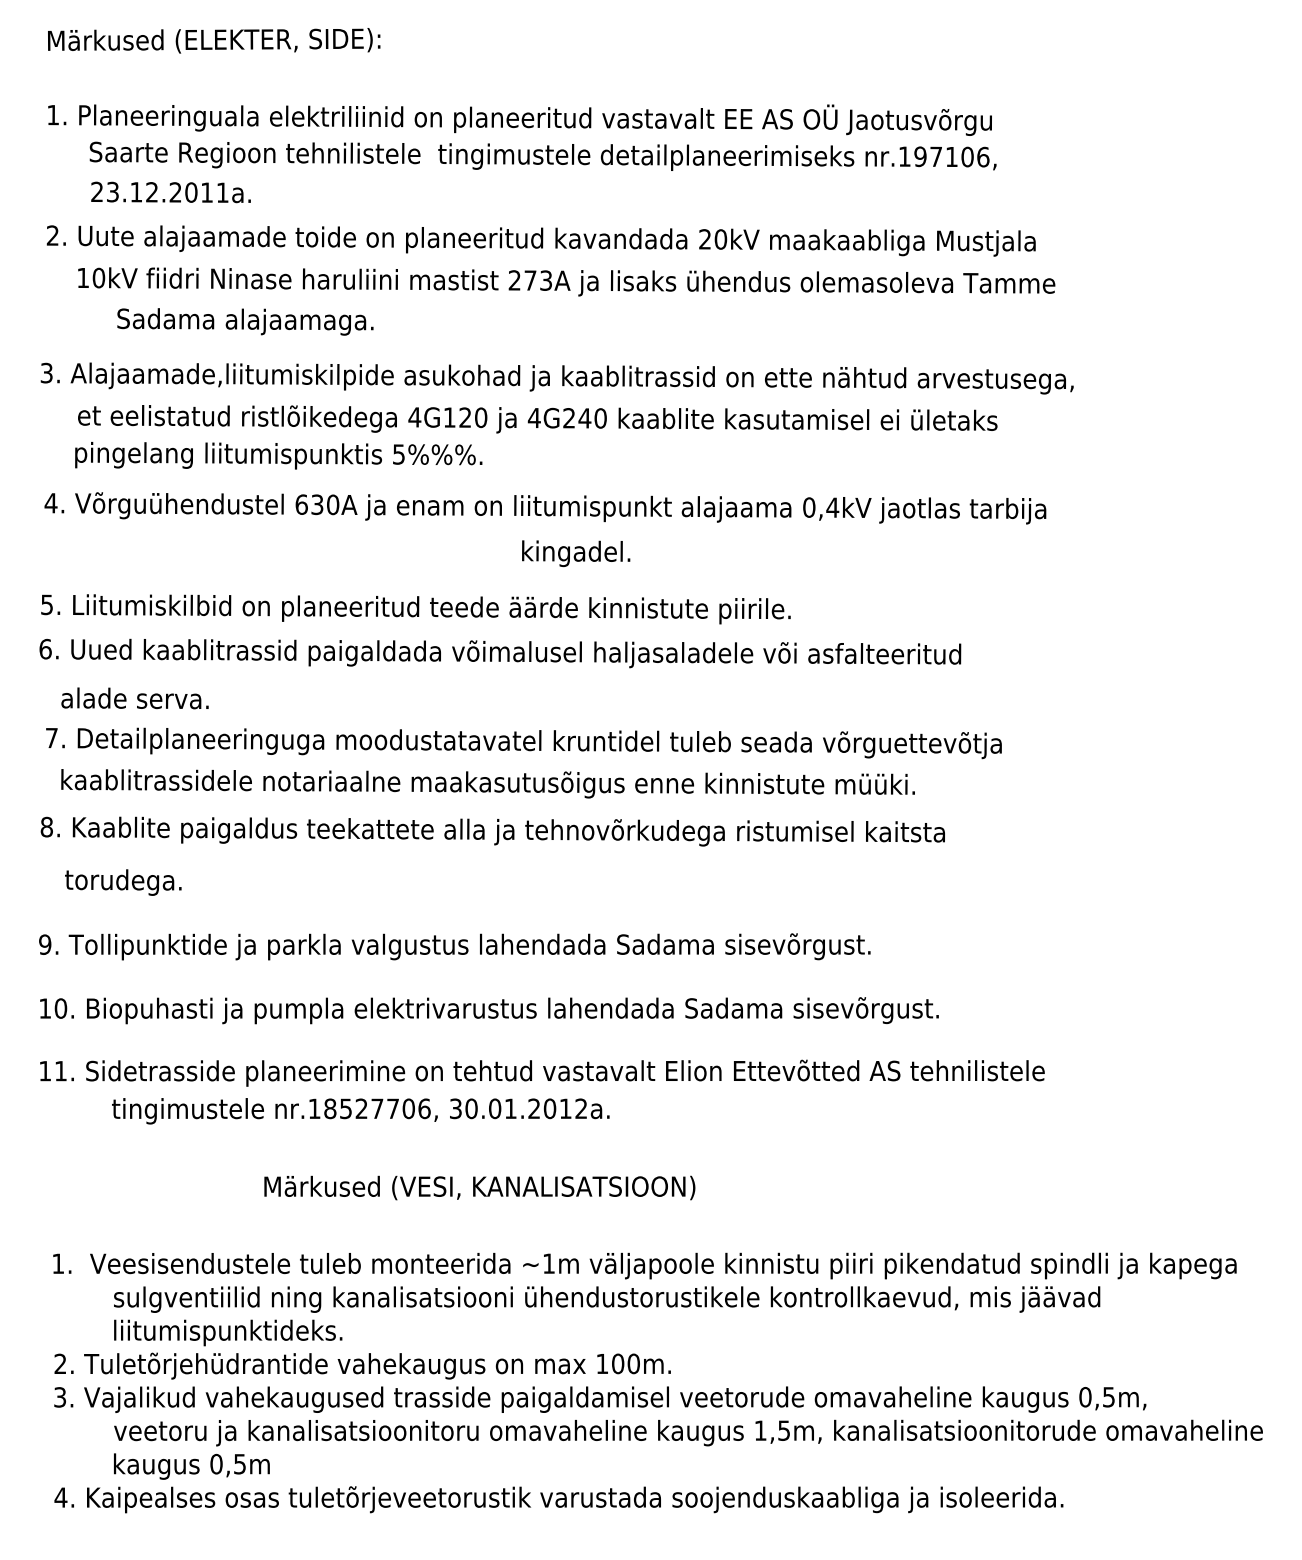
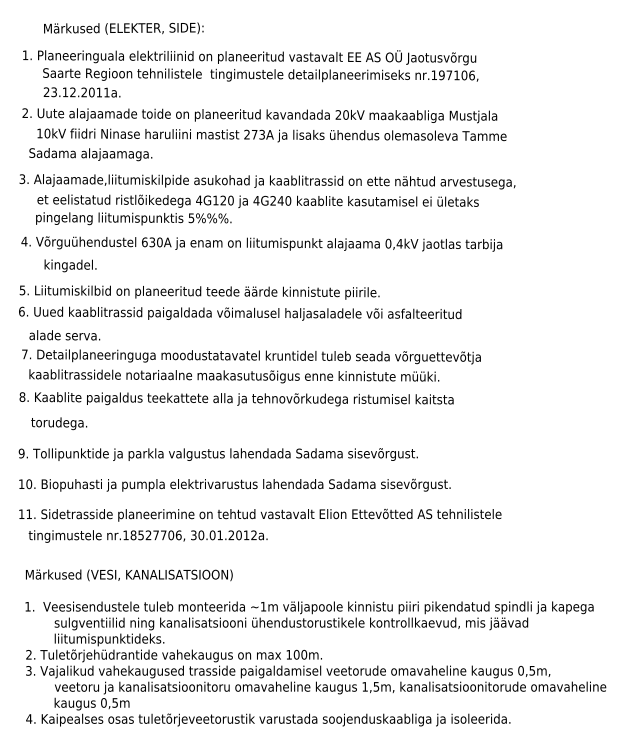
text: (213, 40) -> (123, 28), moved
text: (244, 321) -> (90, 154), moved
text: (576, 552) -> (70, 265), moved
text: (359, 1111) -> (147, 536), moved
text: (480, 1188) -> (129, 575), moved

